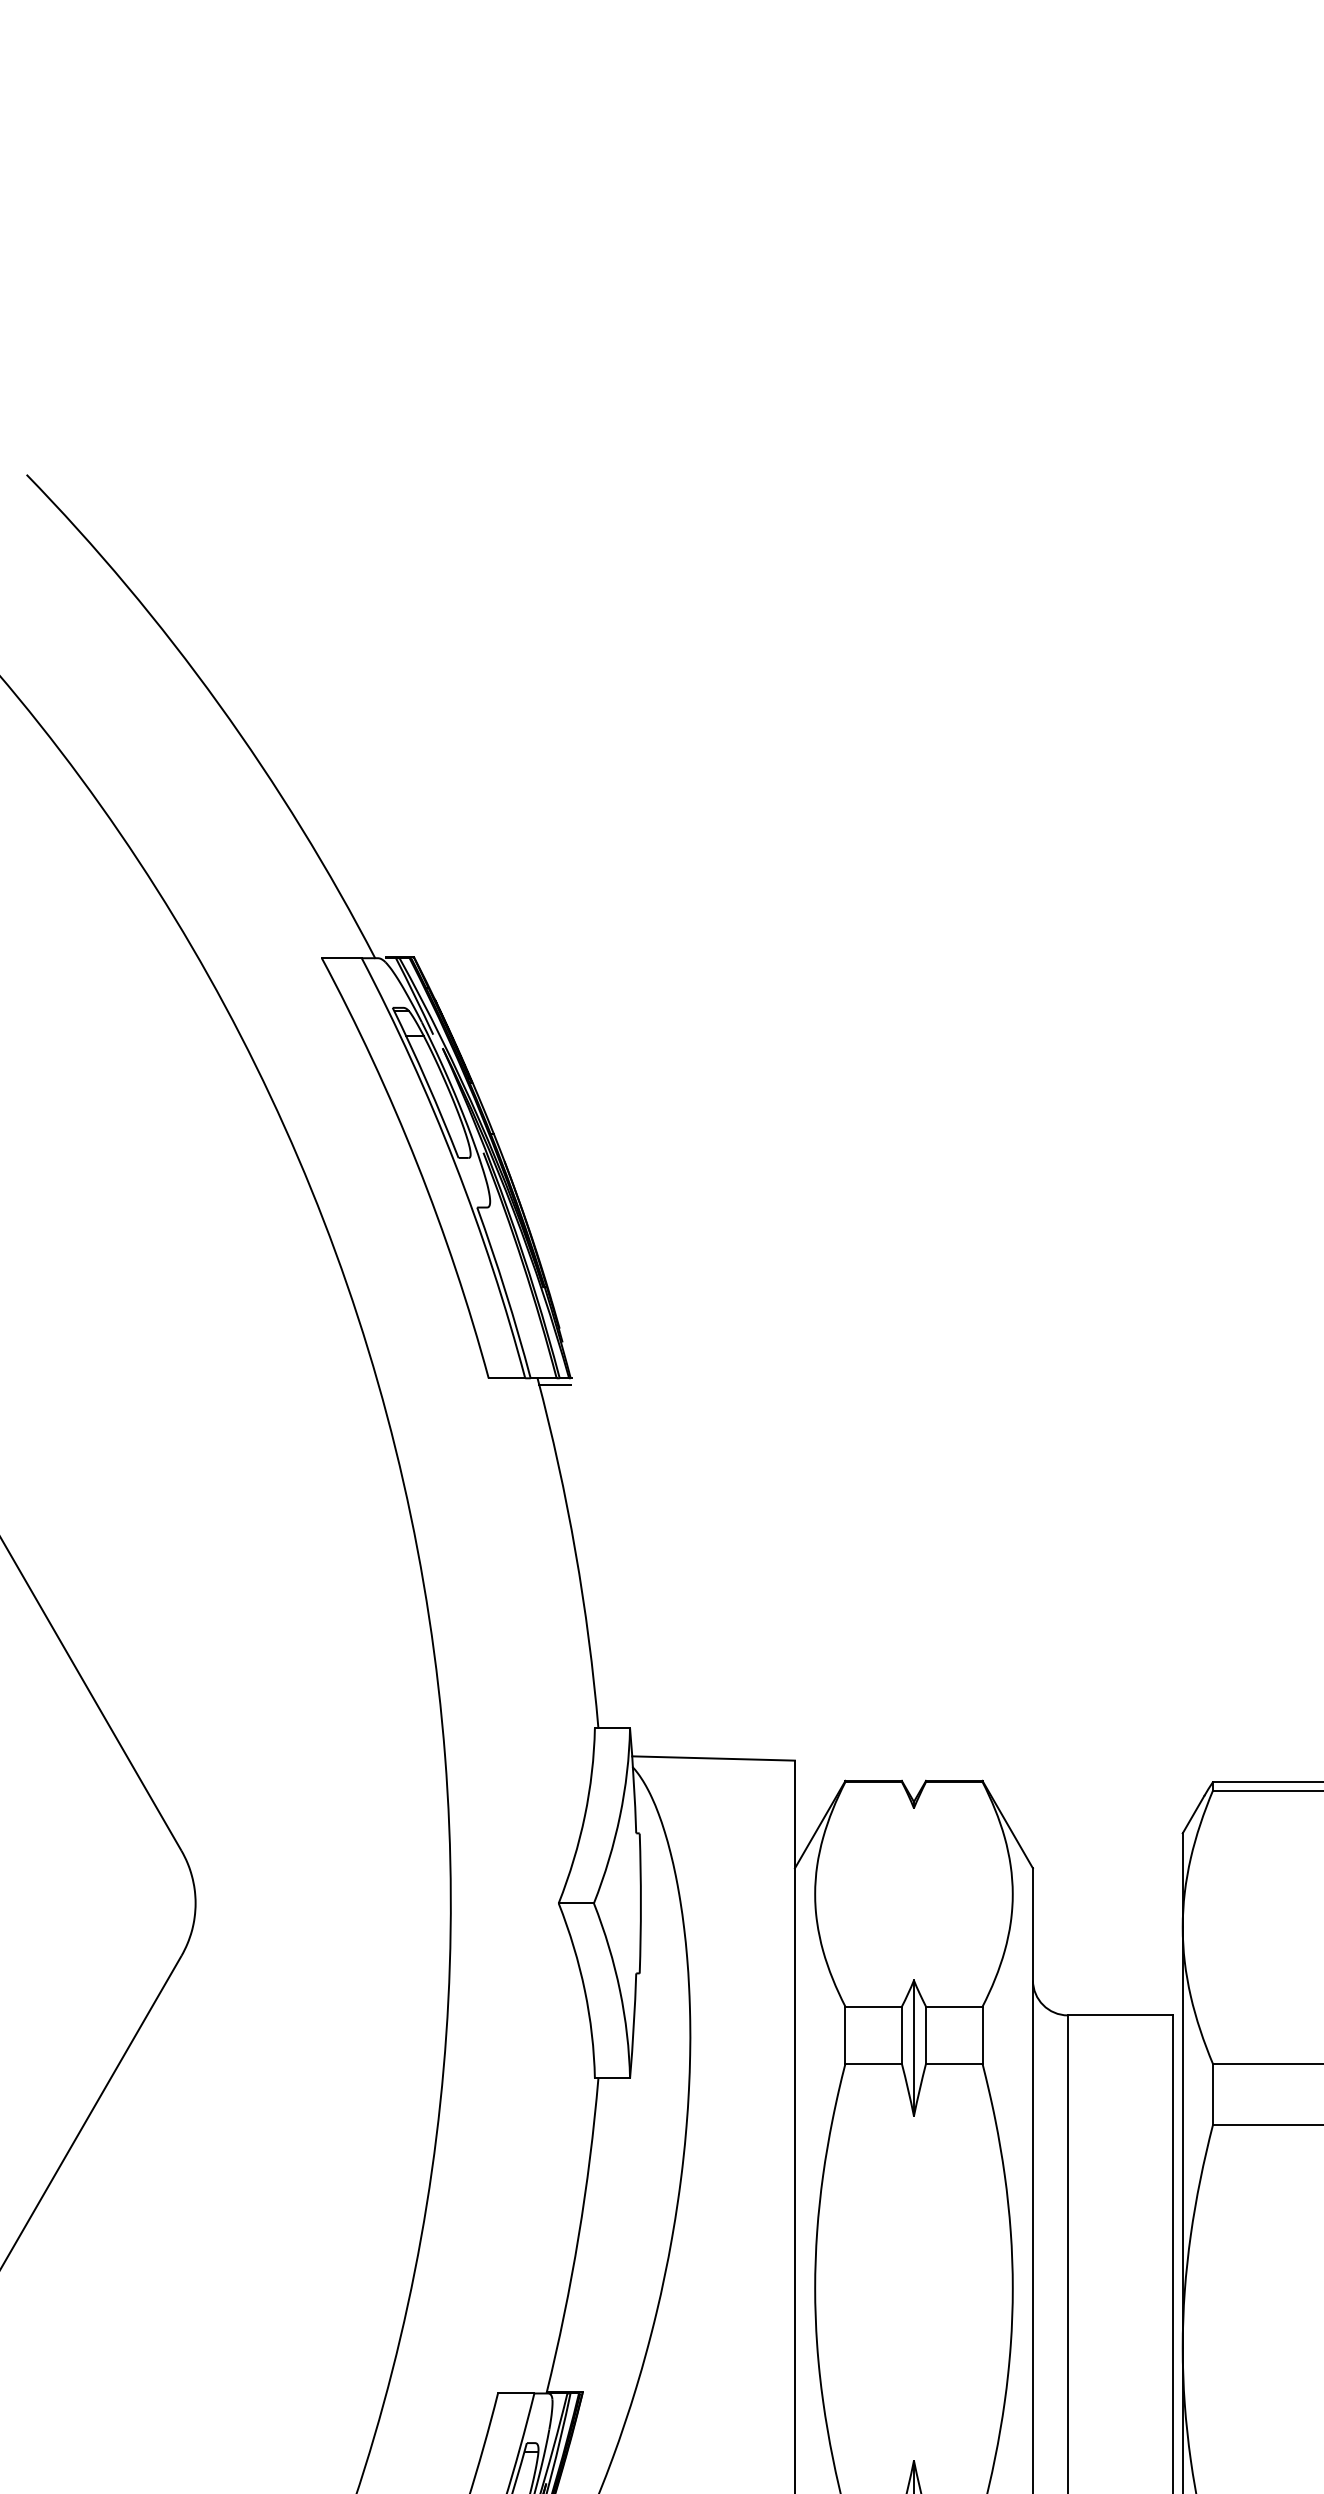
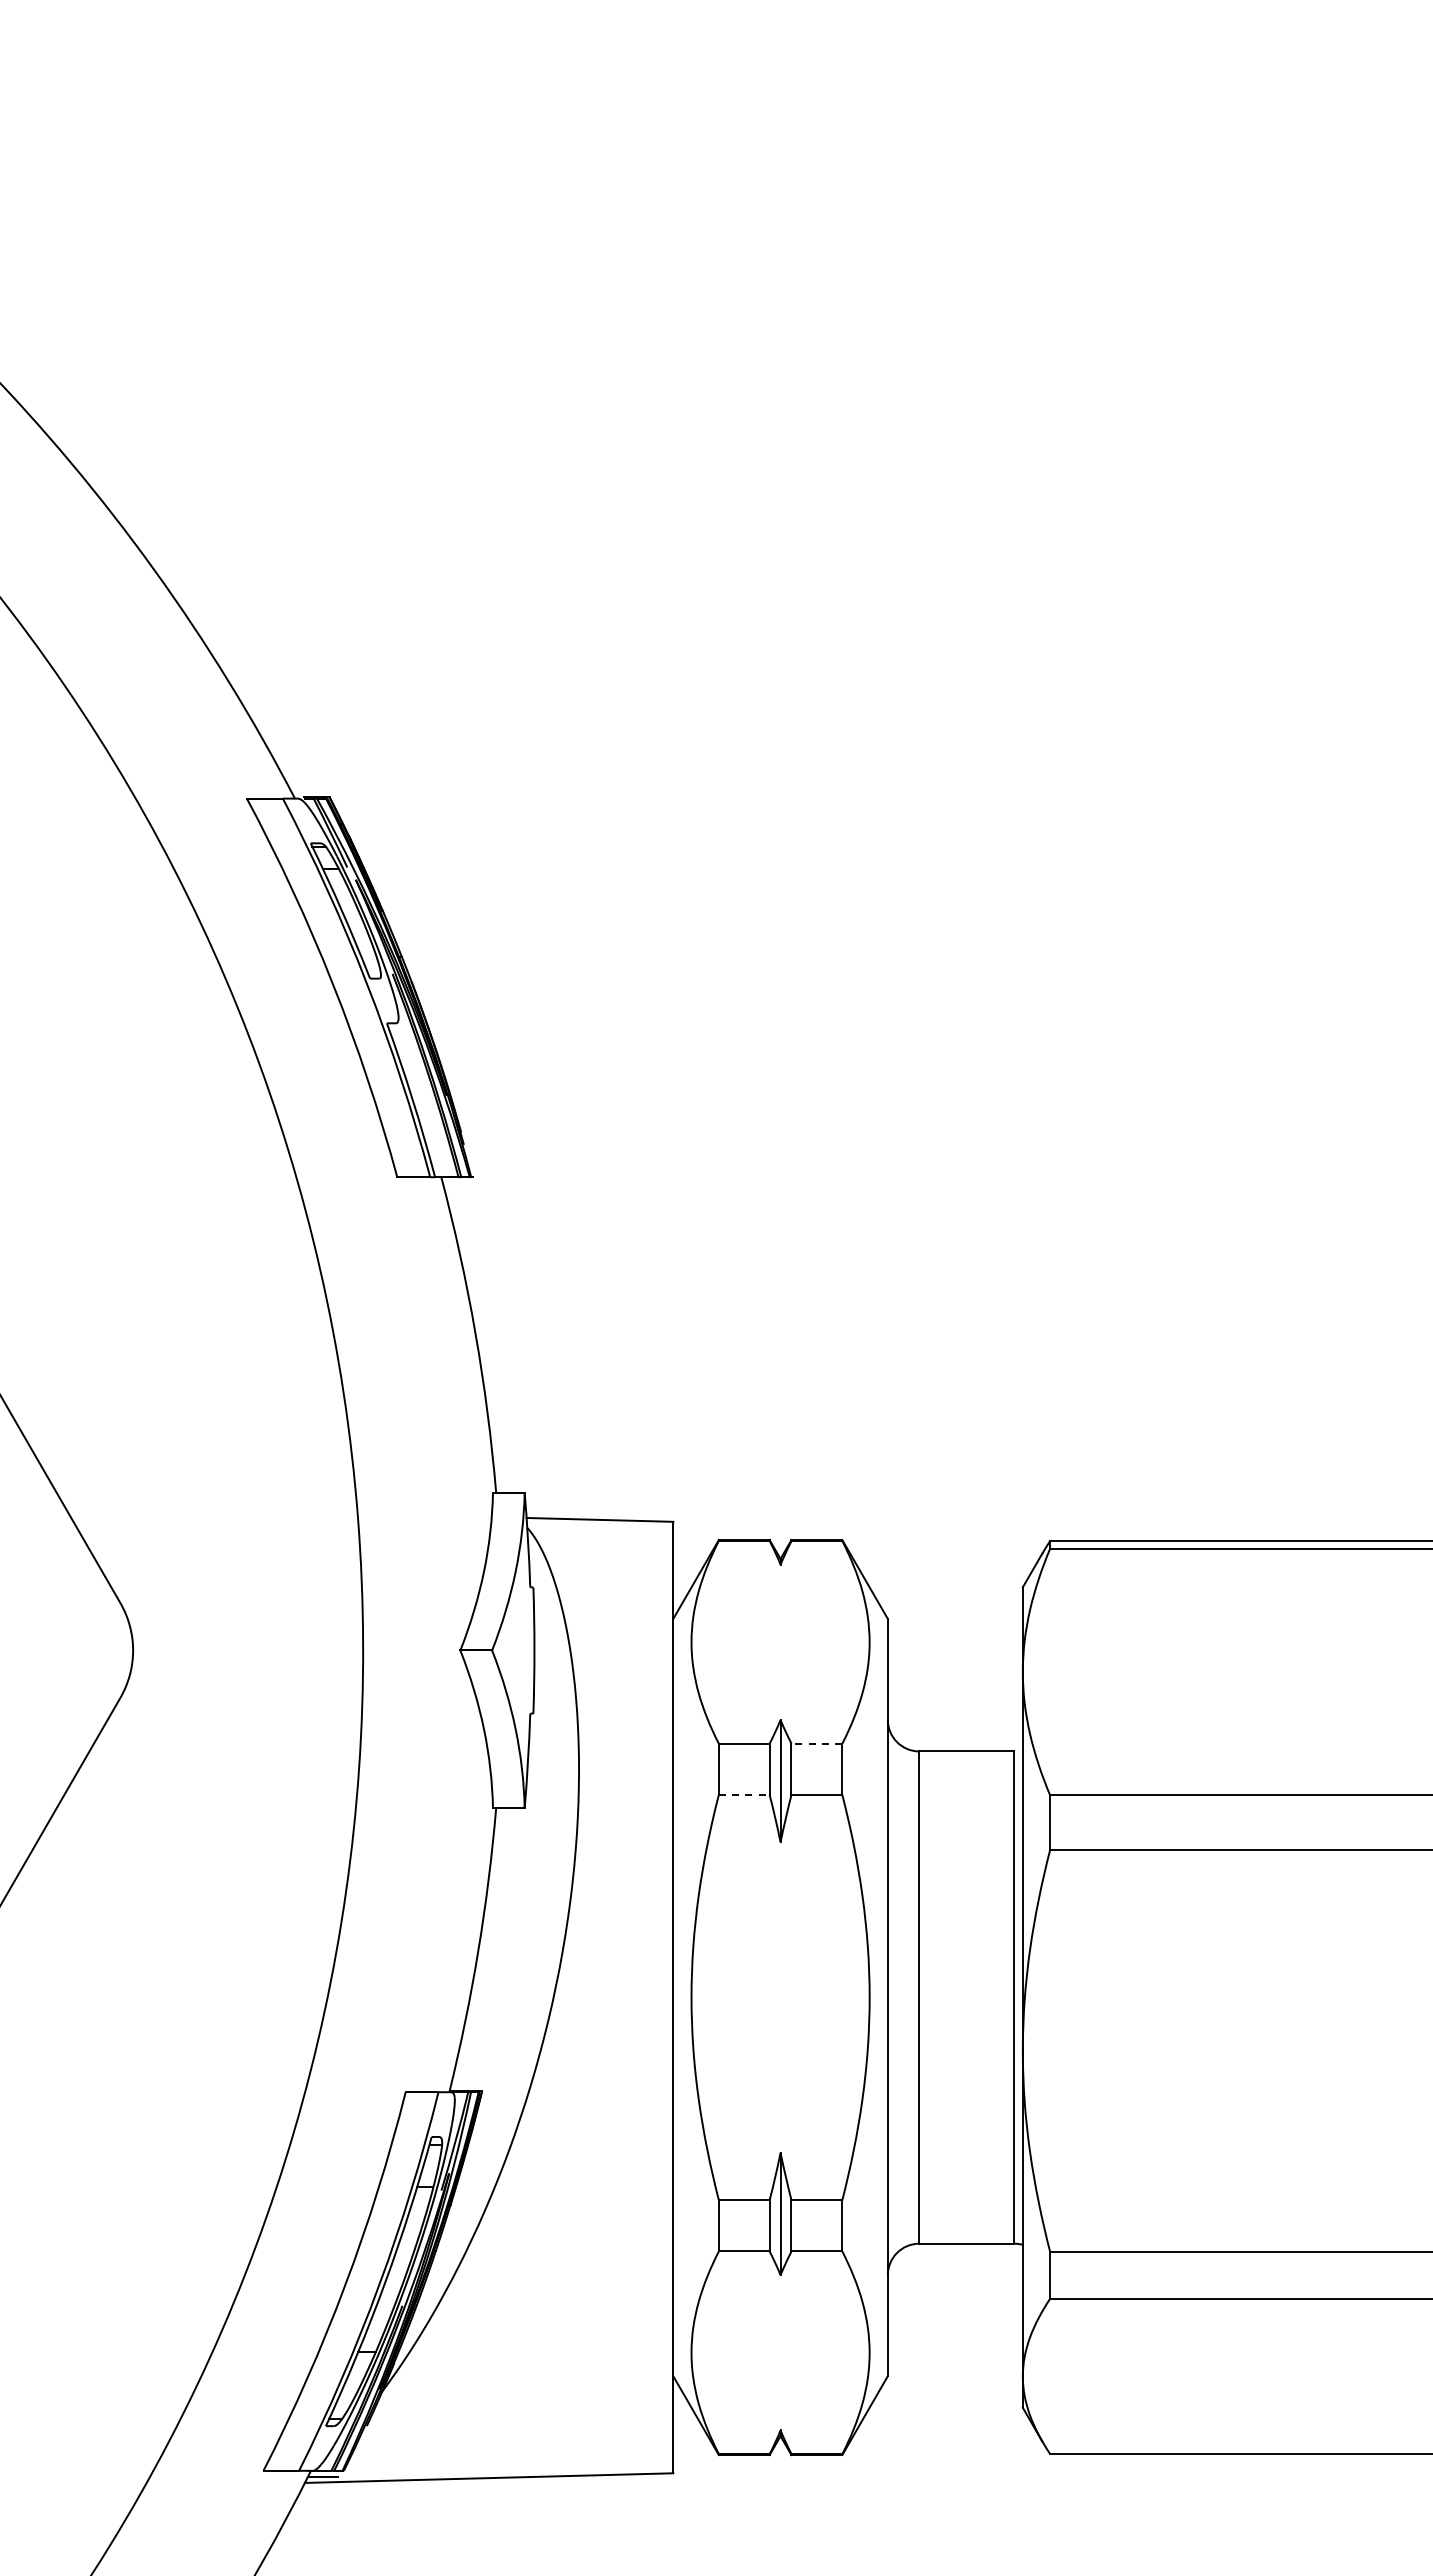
line: (555, 1385) -> (457, 1183), removed
line: (953, 2006) -> (816, 1743), solid -> dashed
line: (873, 2063) -> (744, 1794), solid -> dashed

